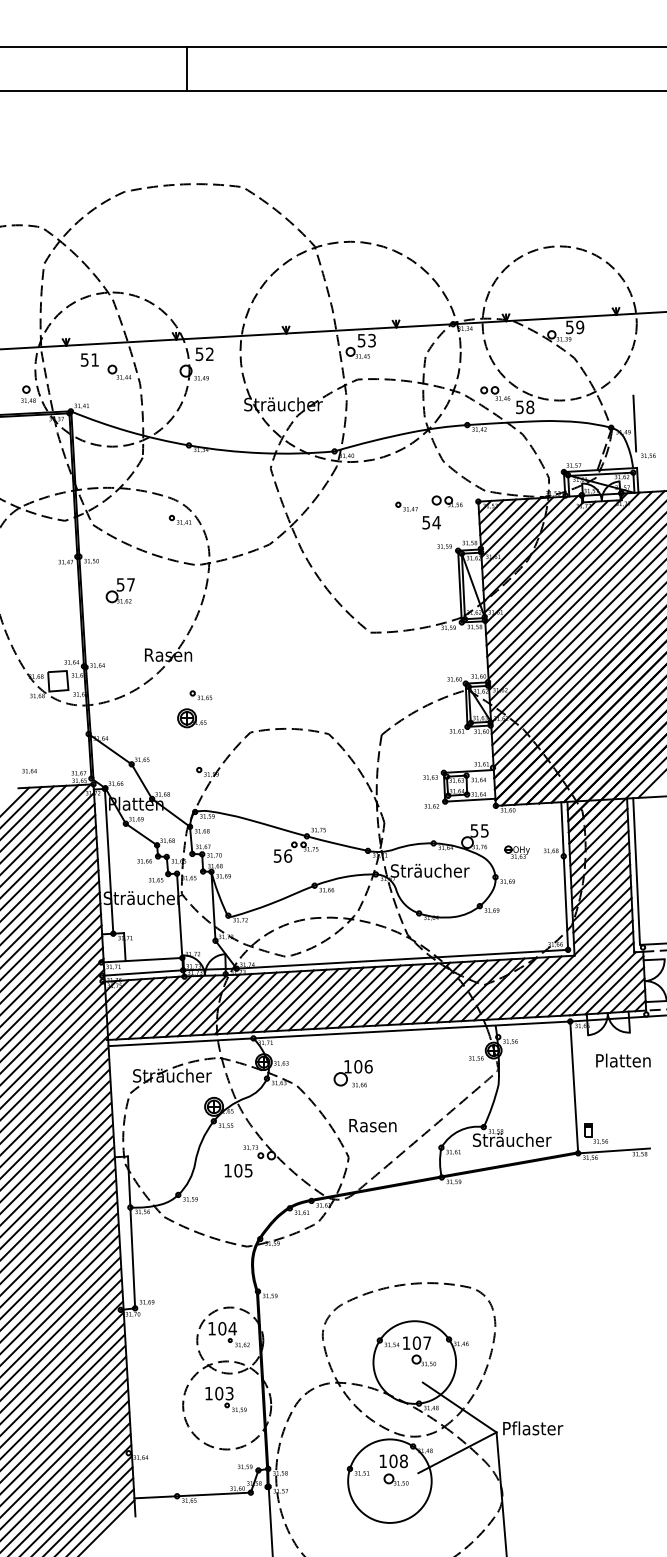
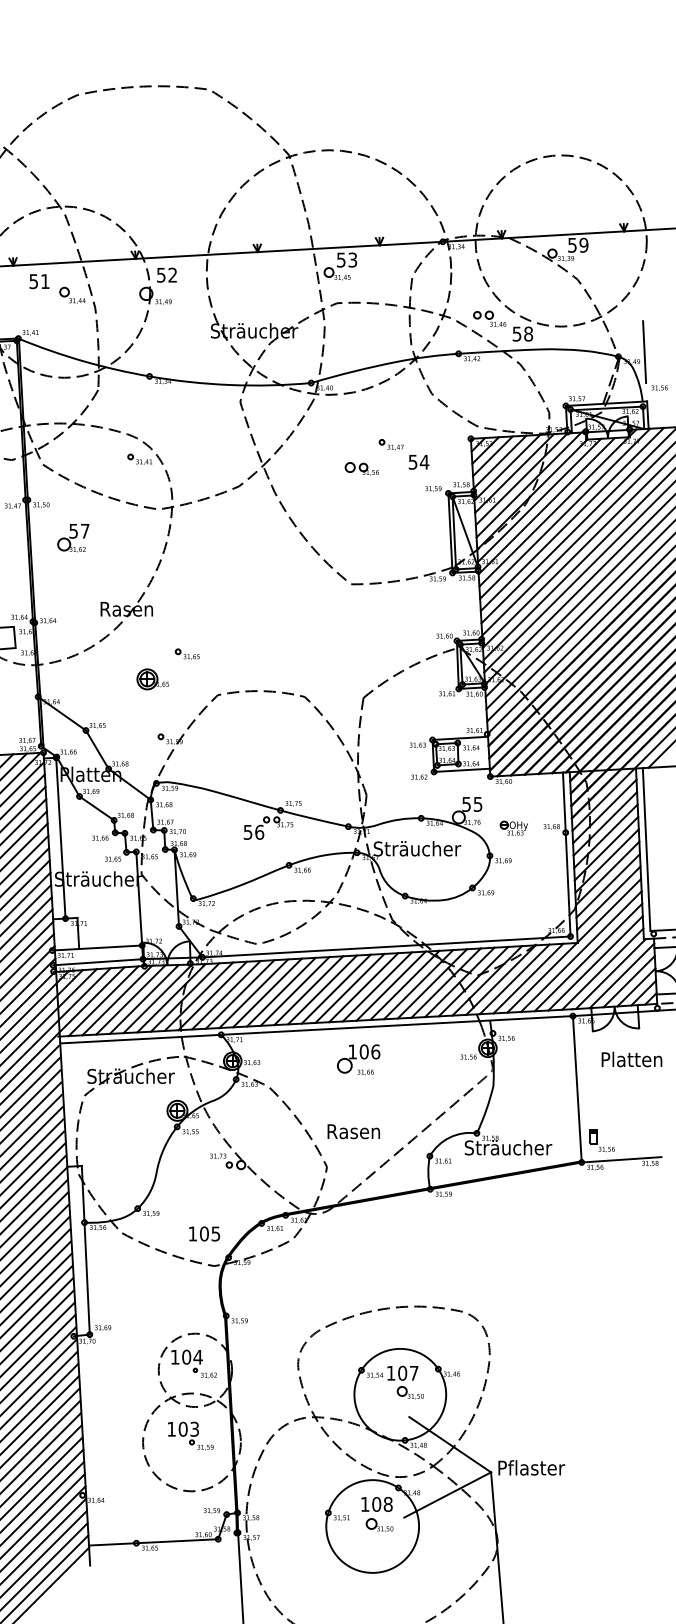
part: (446, 501) -> (361, 468), moved
part: (200, 695) -> (186, 654), moved
part: (352, 1073) -> (357, 1059), moved
text: (238, 1170) -> (204, 1233), moved

